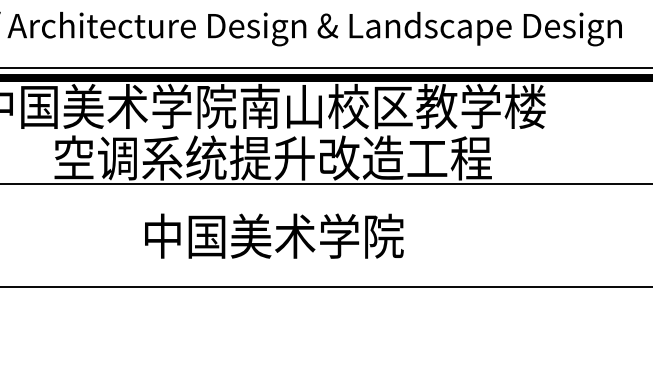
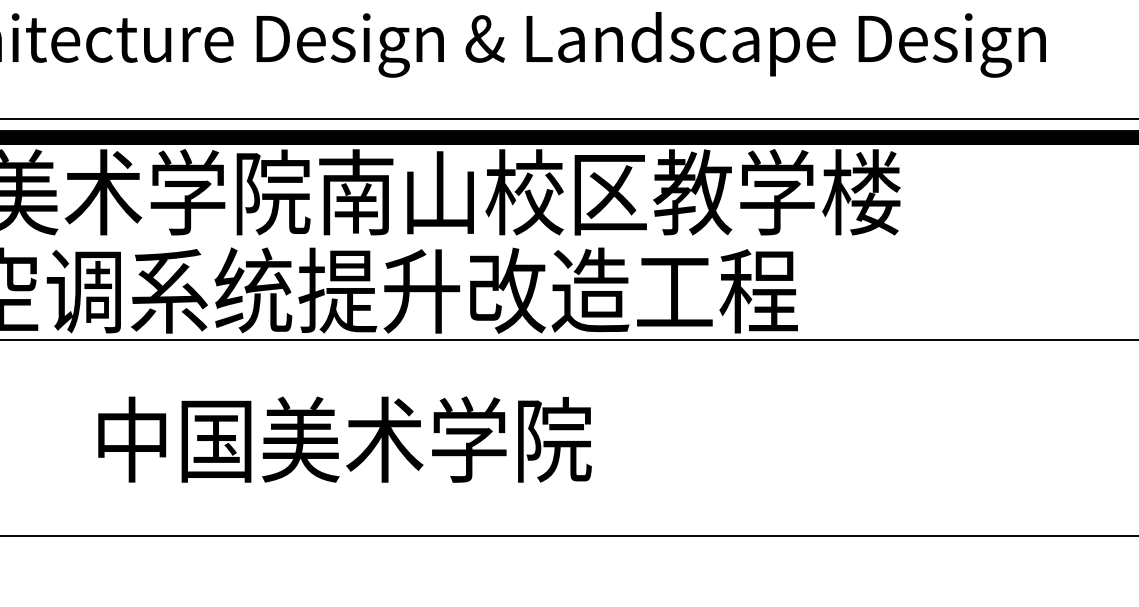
text: (274, 235) -> (345, 438), moved

